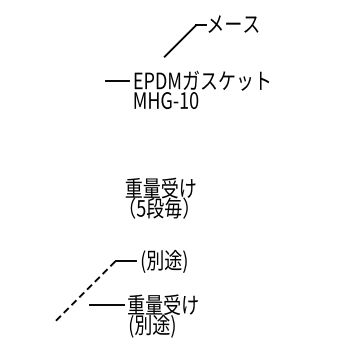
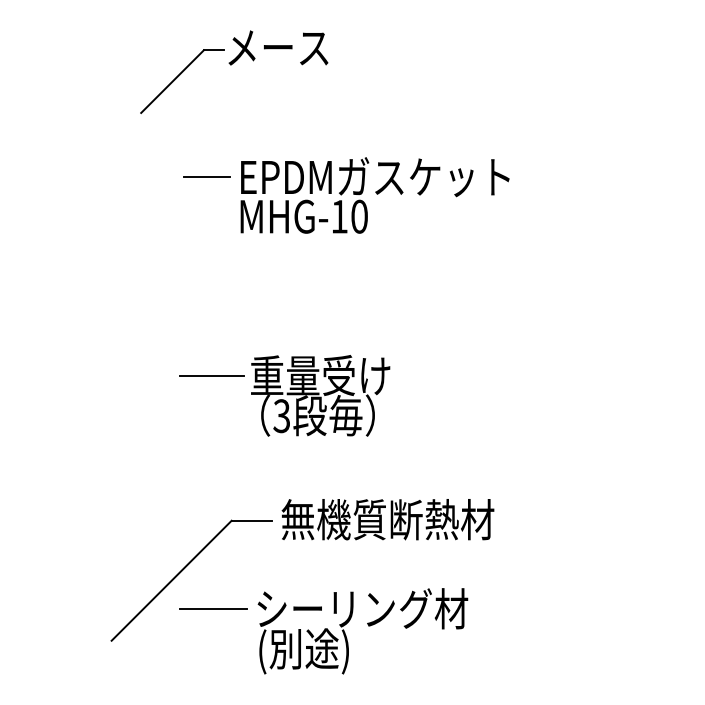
part: (210, 36) -> (232, 72), moved
part: (186, 89) -> (344, 194), moved
line: (105, 188) -> (210, 376), added
text: (141, 207) -> (282, 414), 5 -> 3
text: (194, 260) -> (388, 520), (別途) -> 無機質断熱材
line: (86, 290) -> (172, 580), dashed -> solid
text: (181, 304) -> (362, 608), 重量受け -> シーリング材

